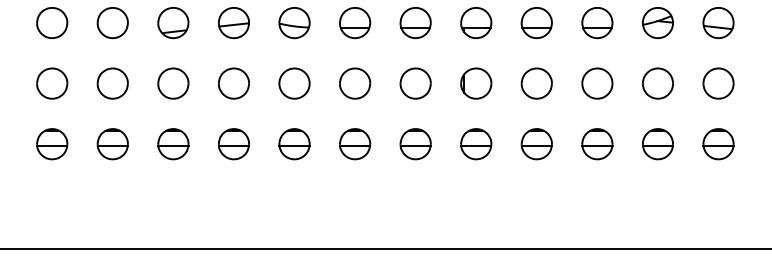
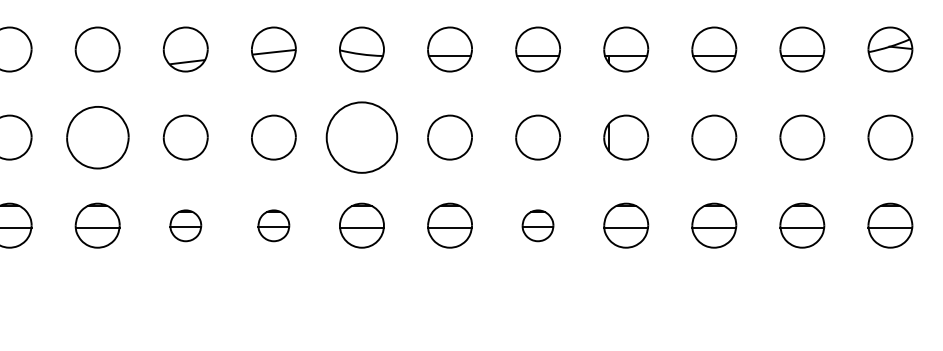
part: (112, 83) -> (97, 137), size x1.4
circle: (294, 83) -> (361, 137), size x1.6
part: (173, 144) -> (185, 226), size x0.7
part: (233, 144) -> (273, 226), size x0.7
part: (415, 144) -> (537, 226), size x0.7

